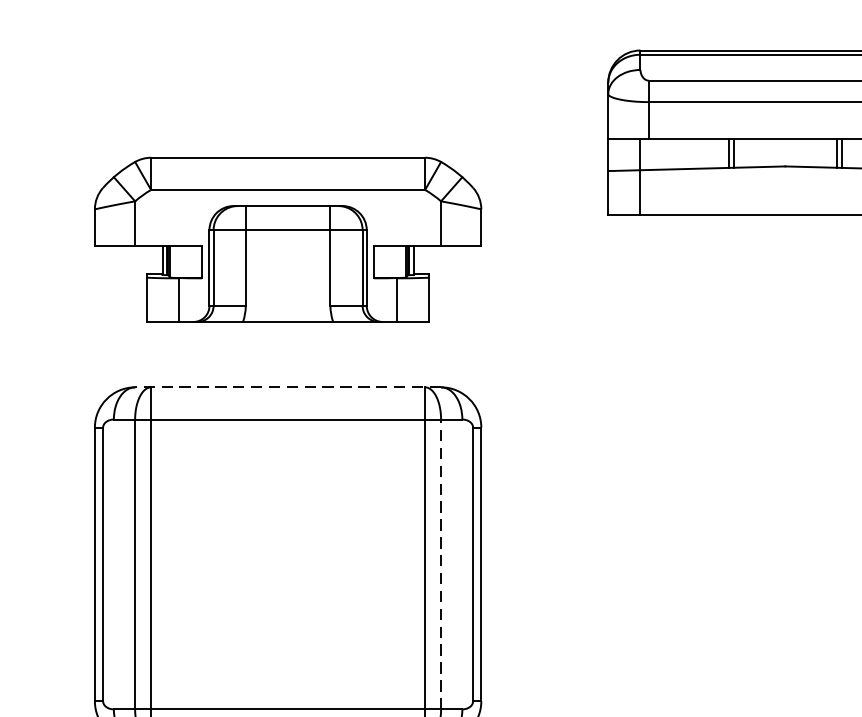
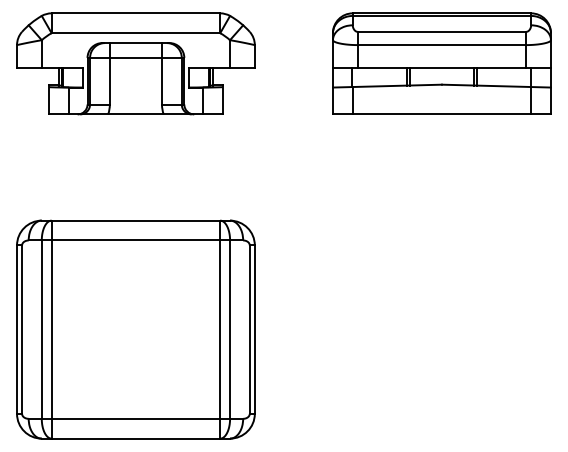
part: (287, 239) -> (135, 63), moved
line: (287, 387) -> (135, 220), dashed -> solid
line: (441, 564) -> (230, 329), dashed -> solid

